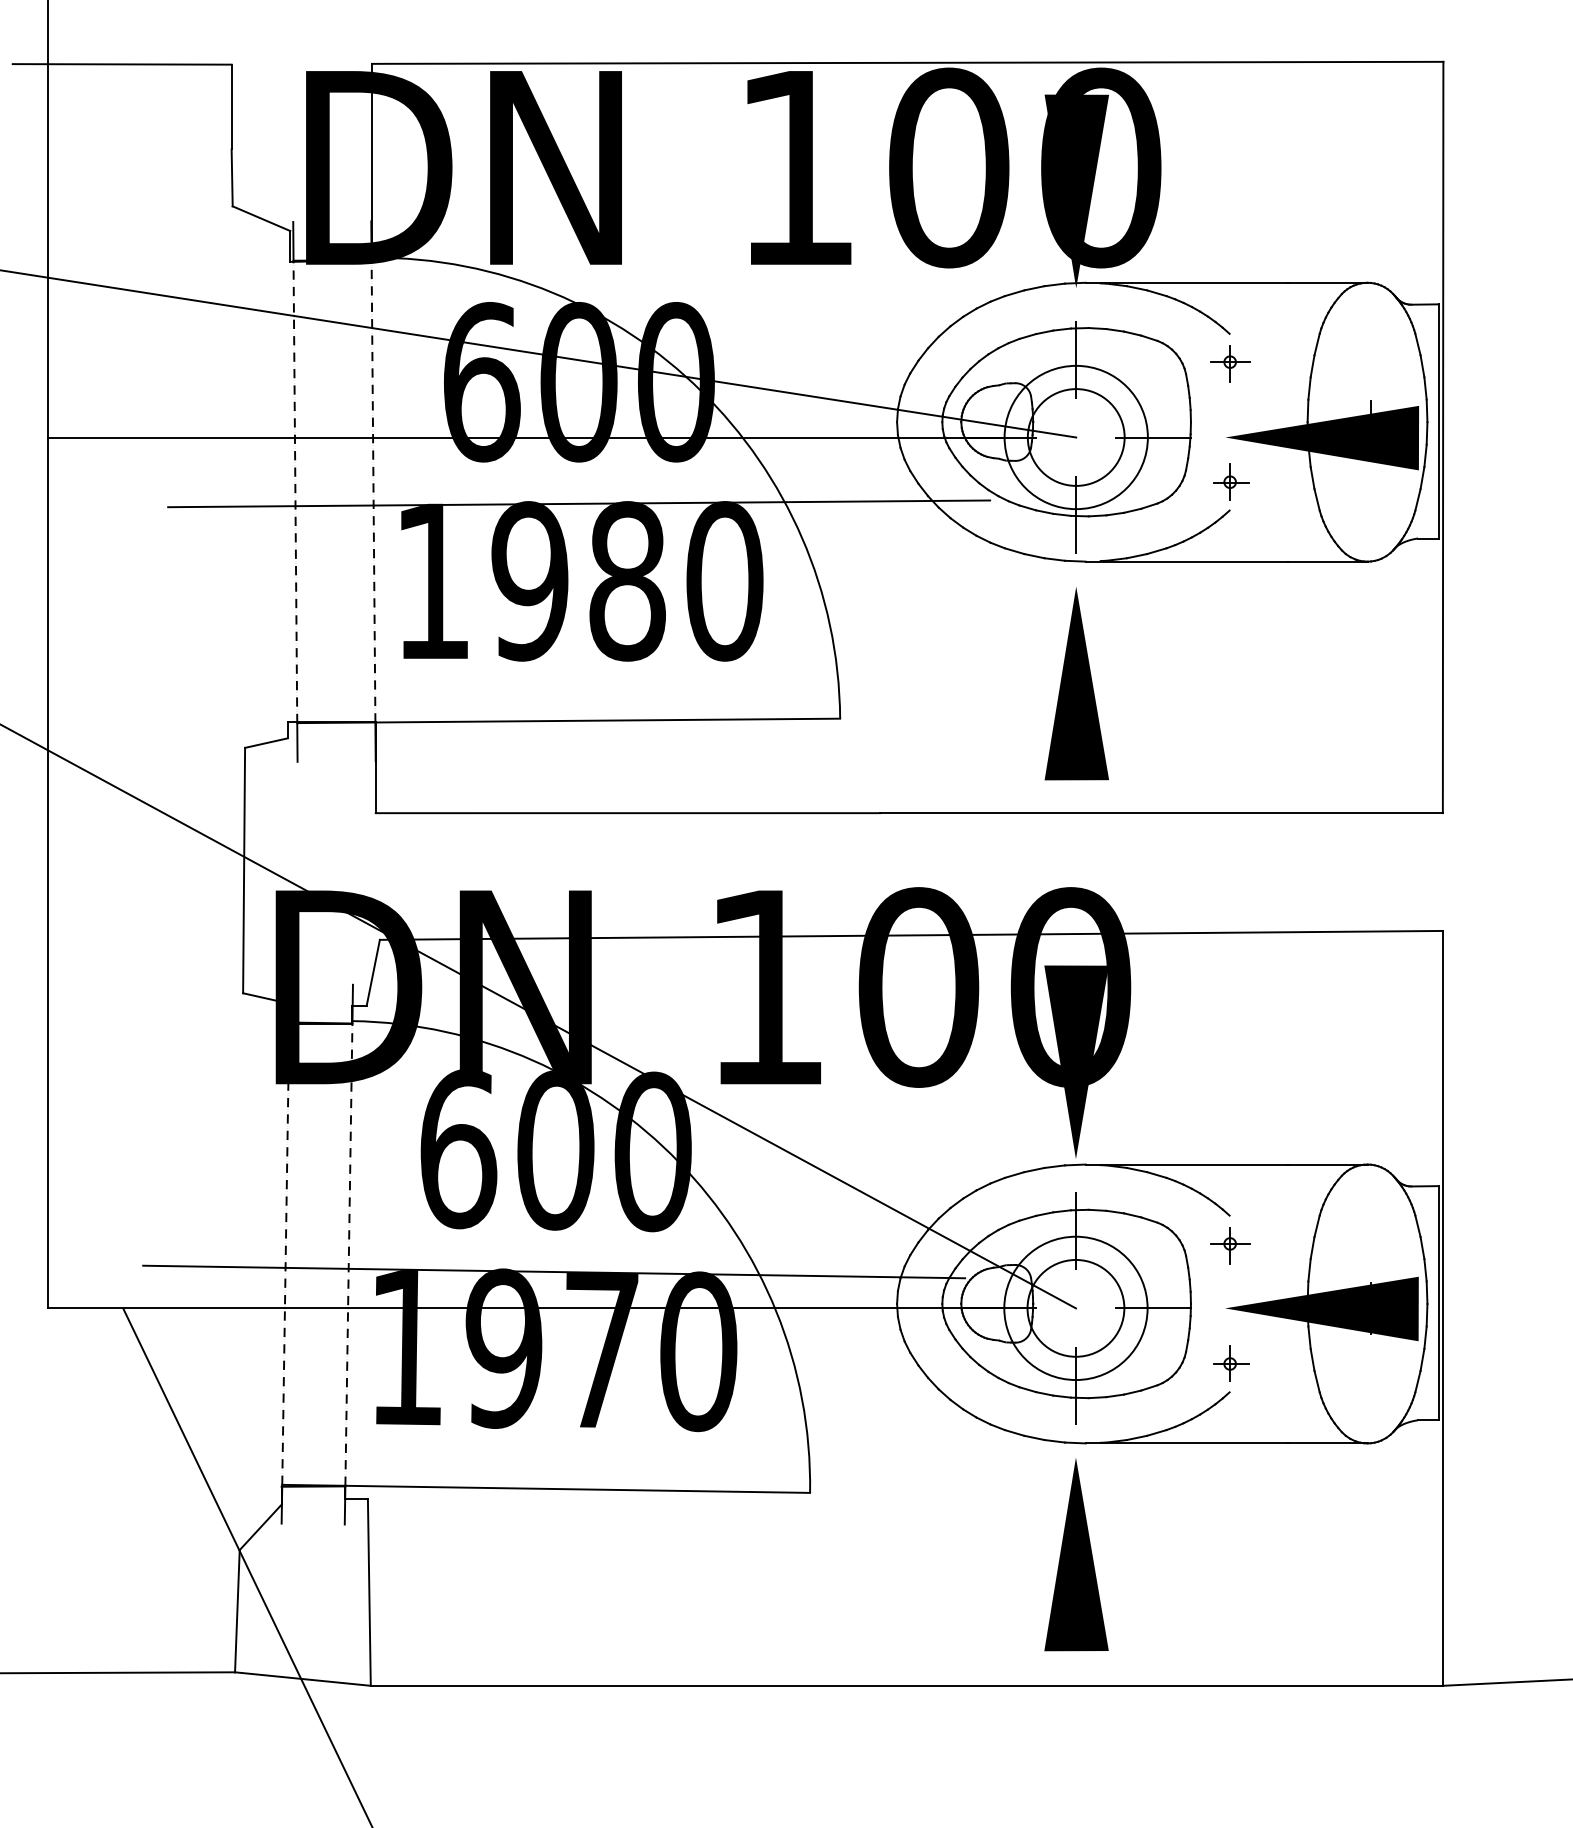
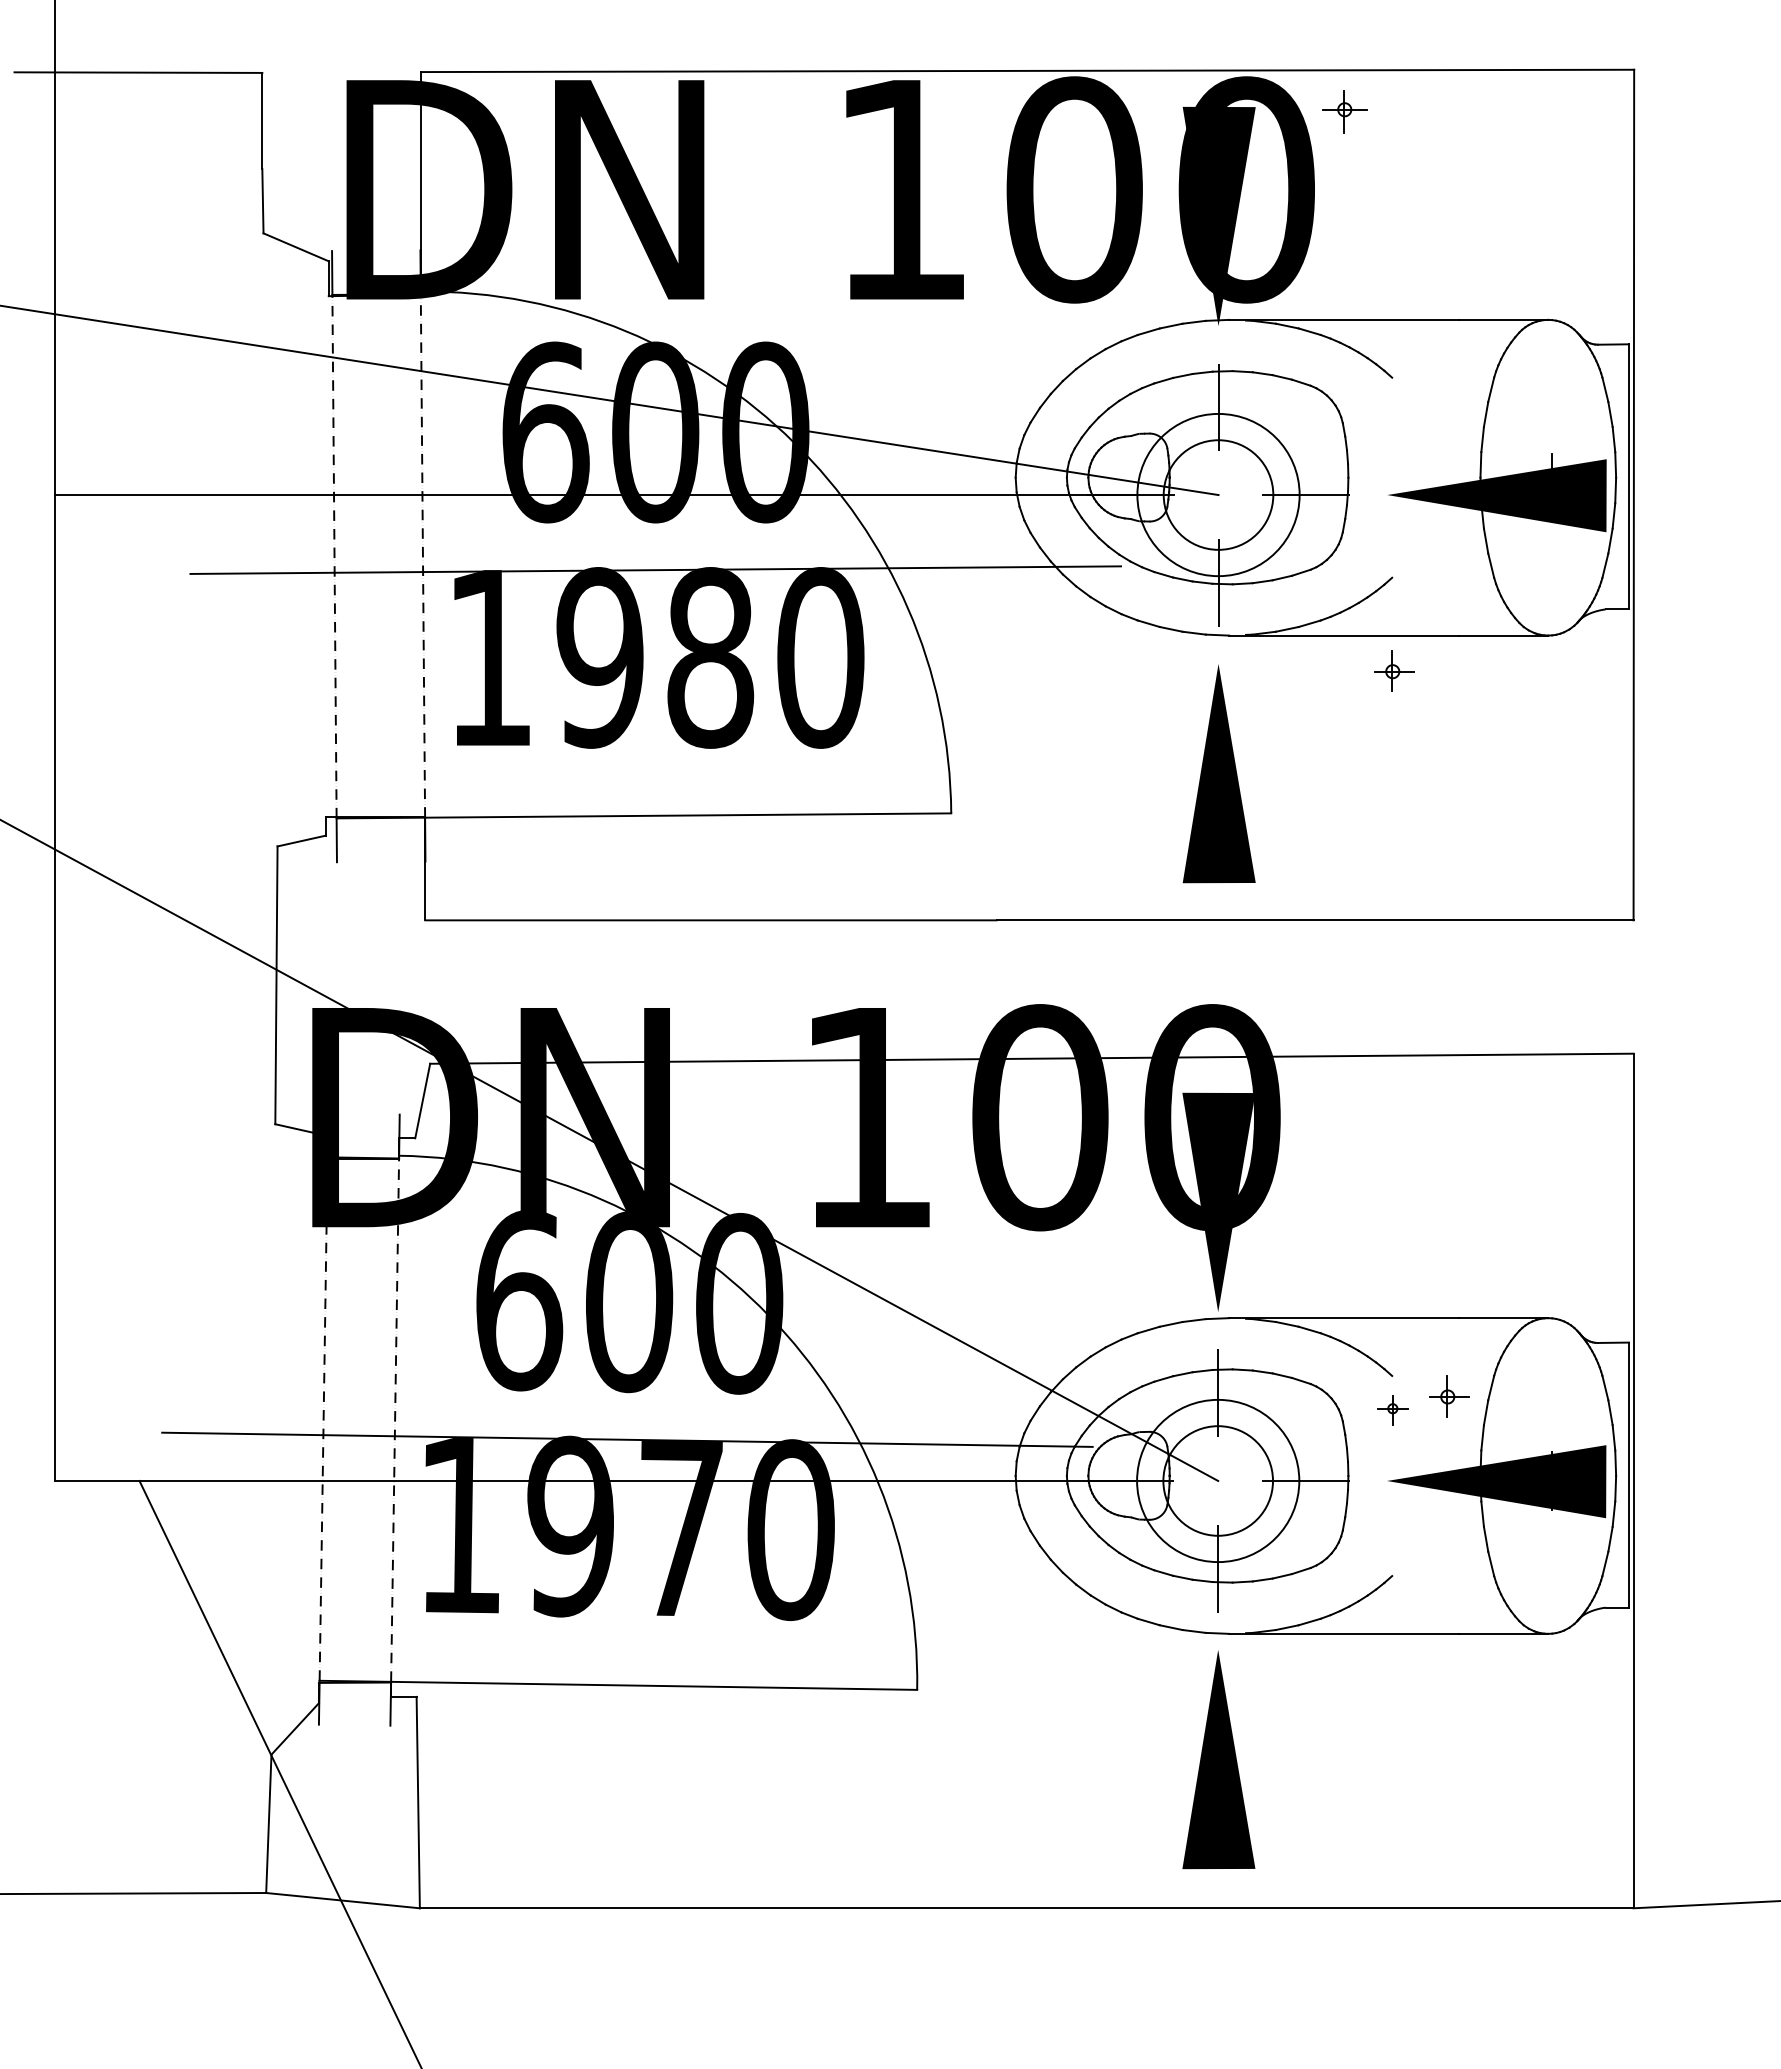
part: (1229, 363) -> (1344, 111), moved
part: (1231, 481) -> (1394, 670), moved
part: (1229, 1246) -> (1392, 1410), size x0.7
part: (1231, 1363) -> (1449, 1396), moved

